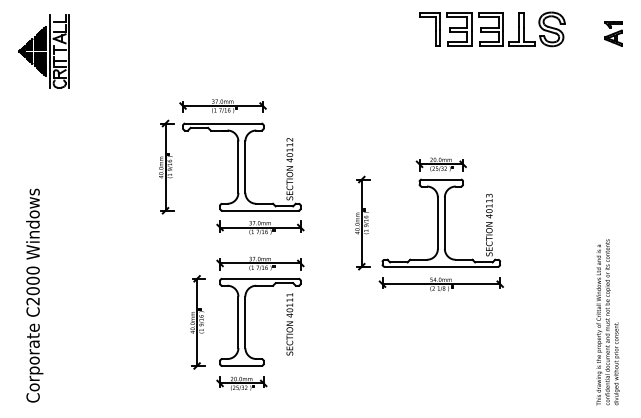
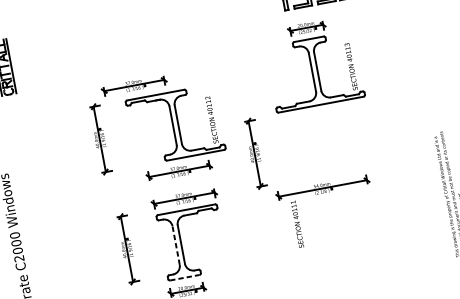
part: (241, 166) -> (175, 124), moved
part: (440, 212) -> (312, 64), moved
part: (197, 322) -> (127, 249), moved
line: (238, 322) -> (176, 245), solid -> dashed
text: (289, 324) -> (297, 224), moved
line: (241, 365) -> (184, 277), solid -> dashed

